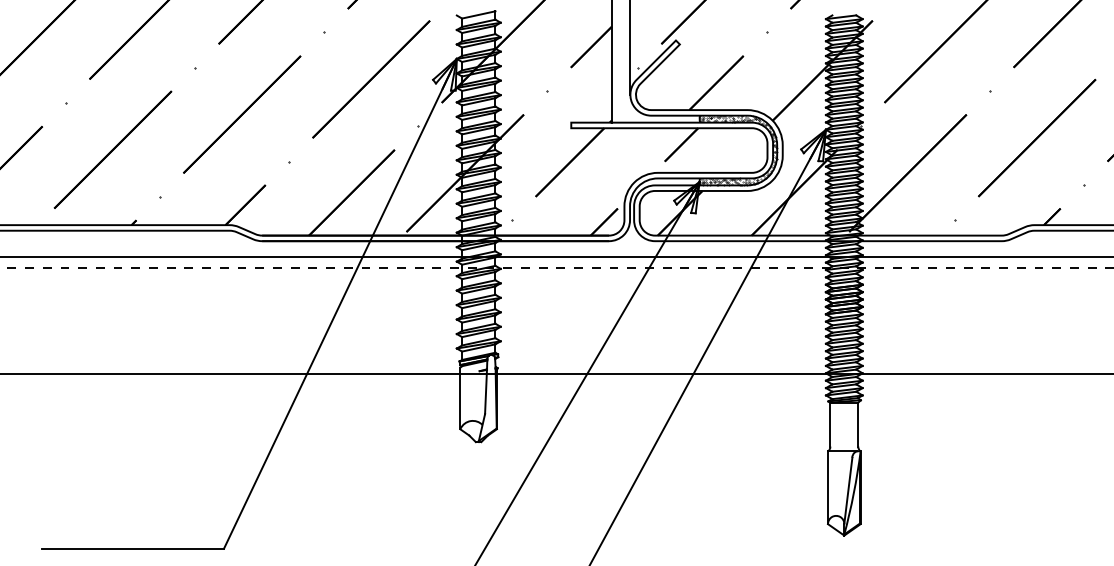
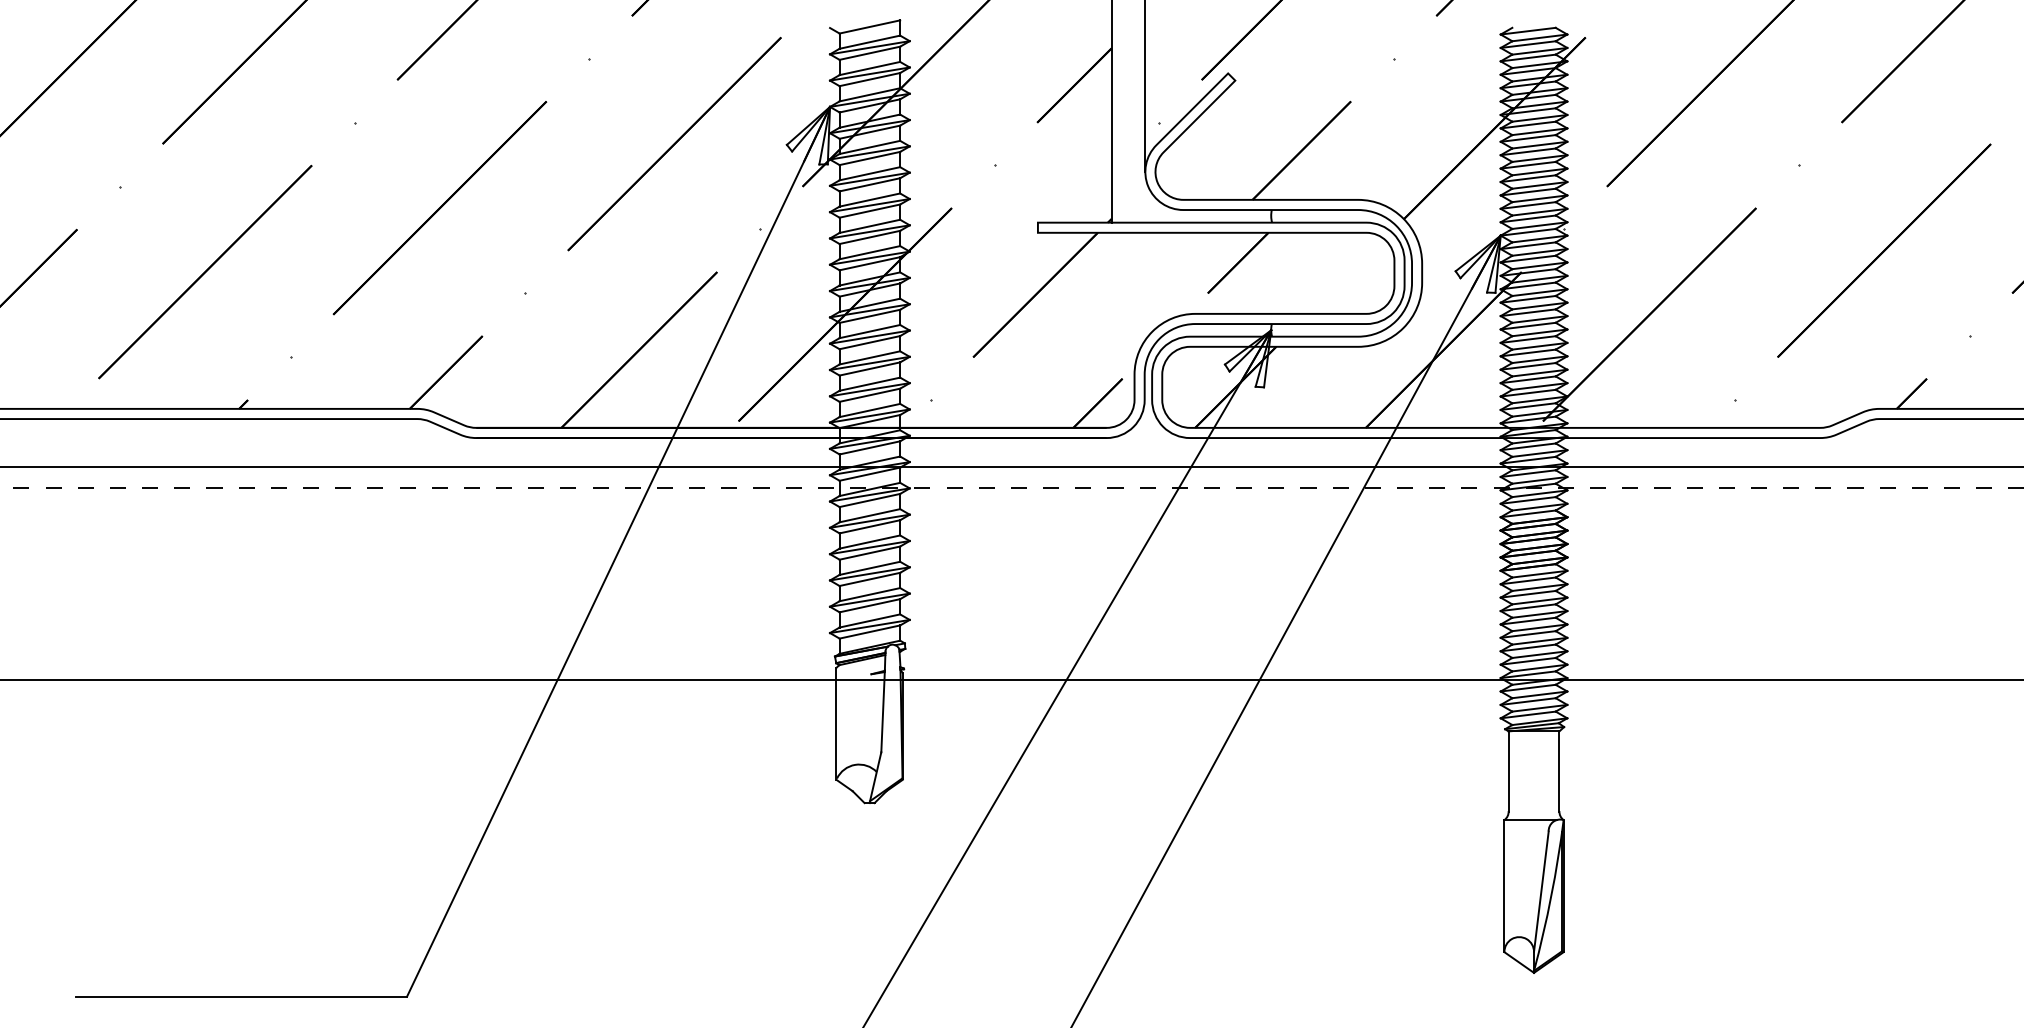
hatch: (737, 150) -> (1339, 273), removed

